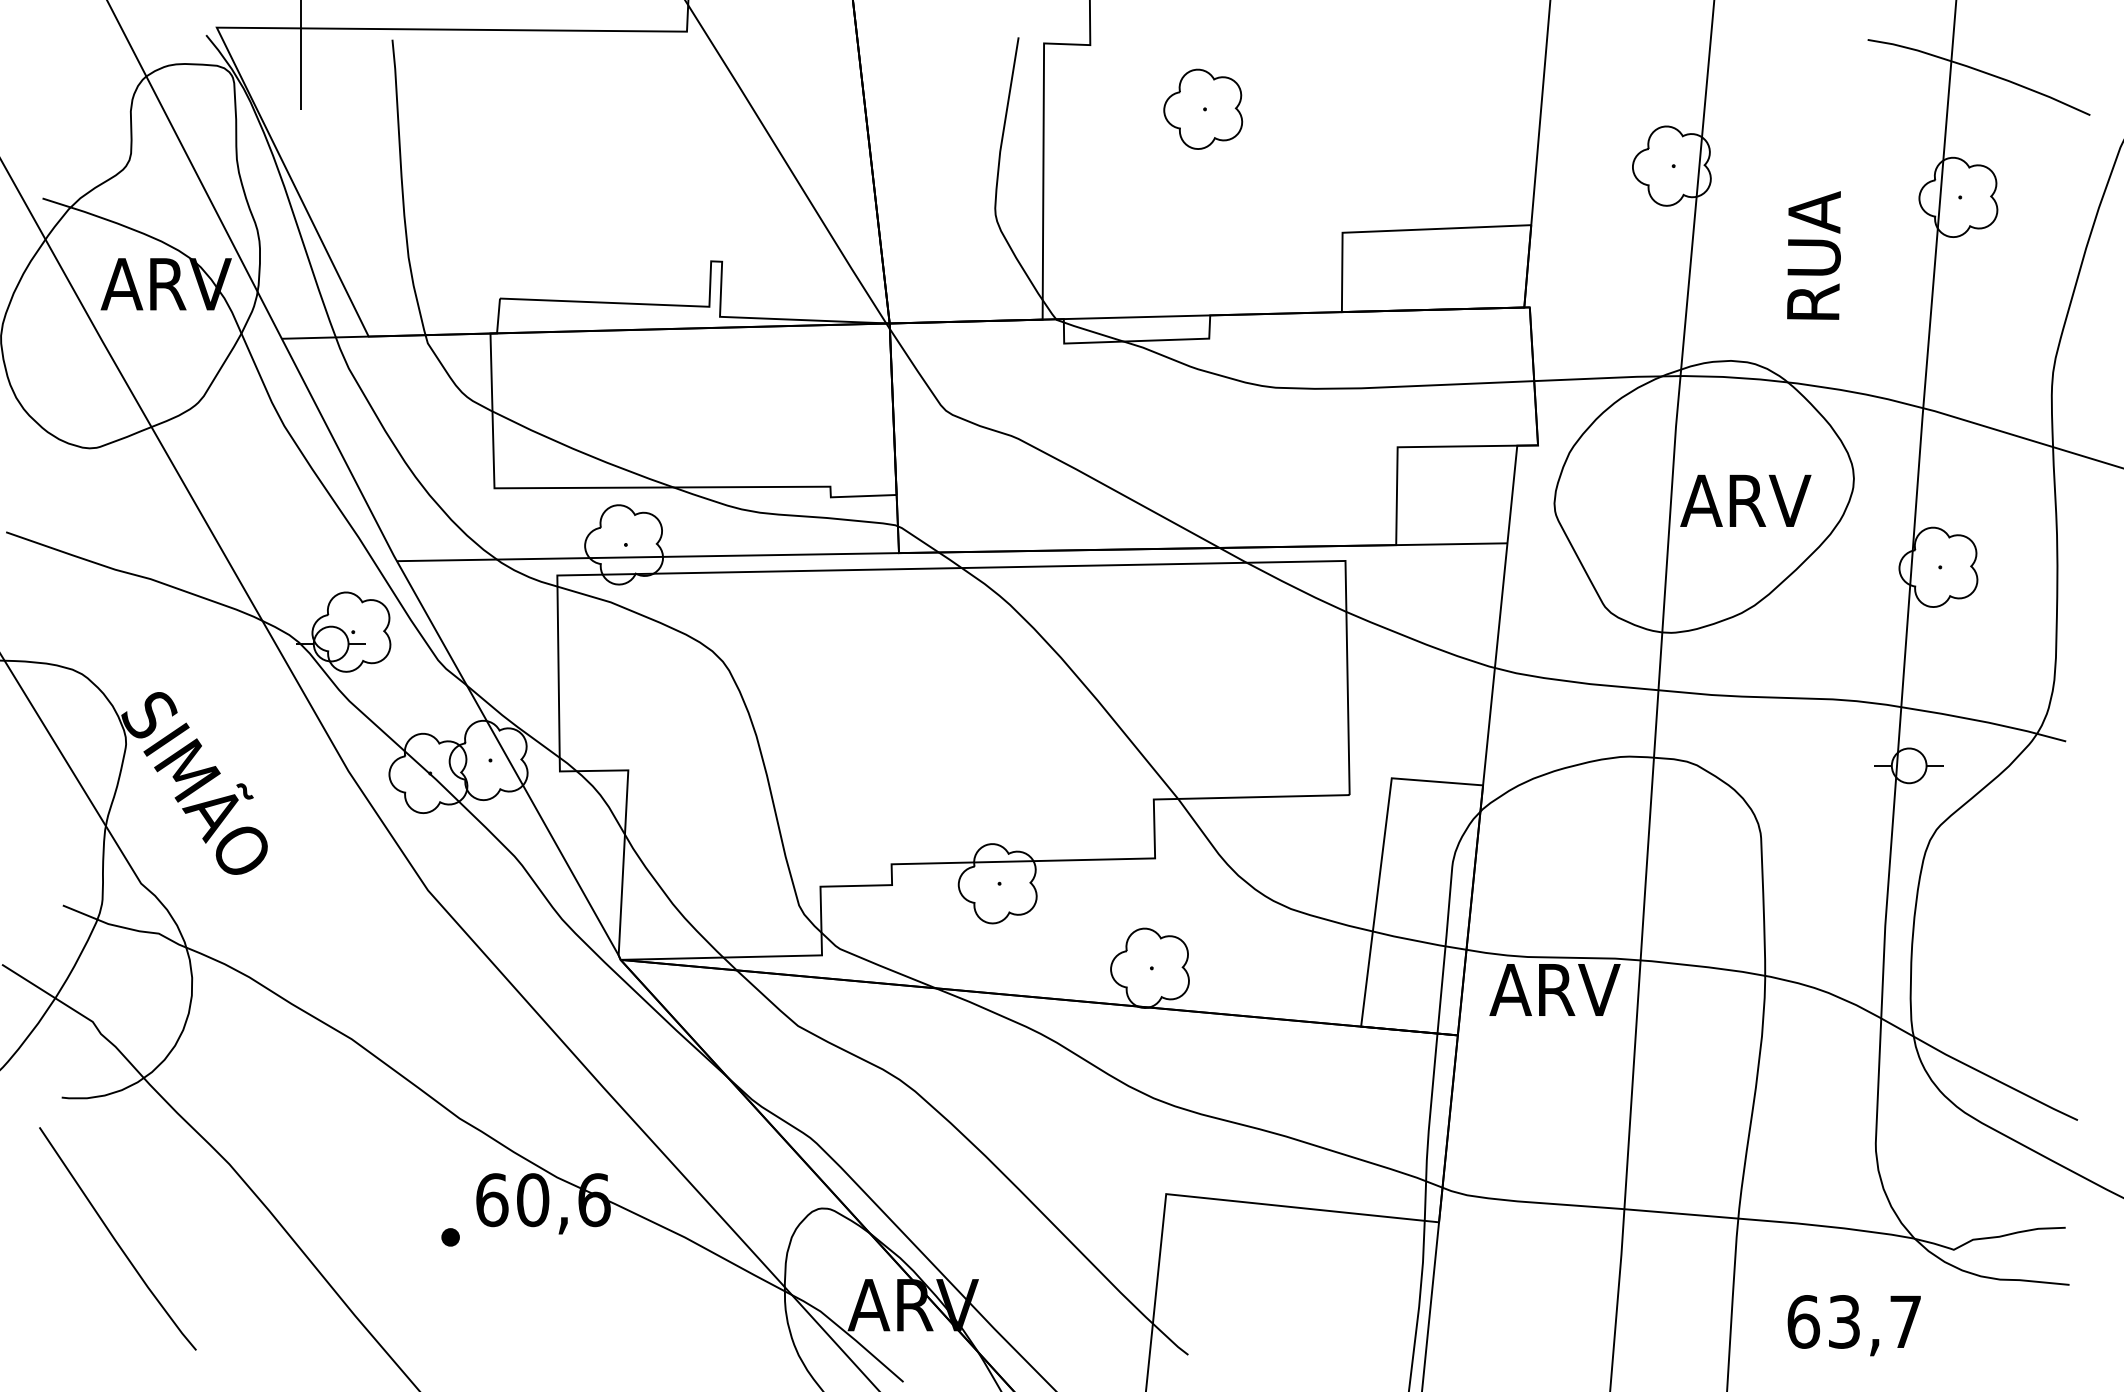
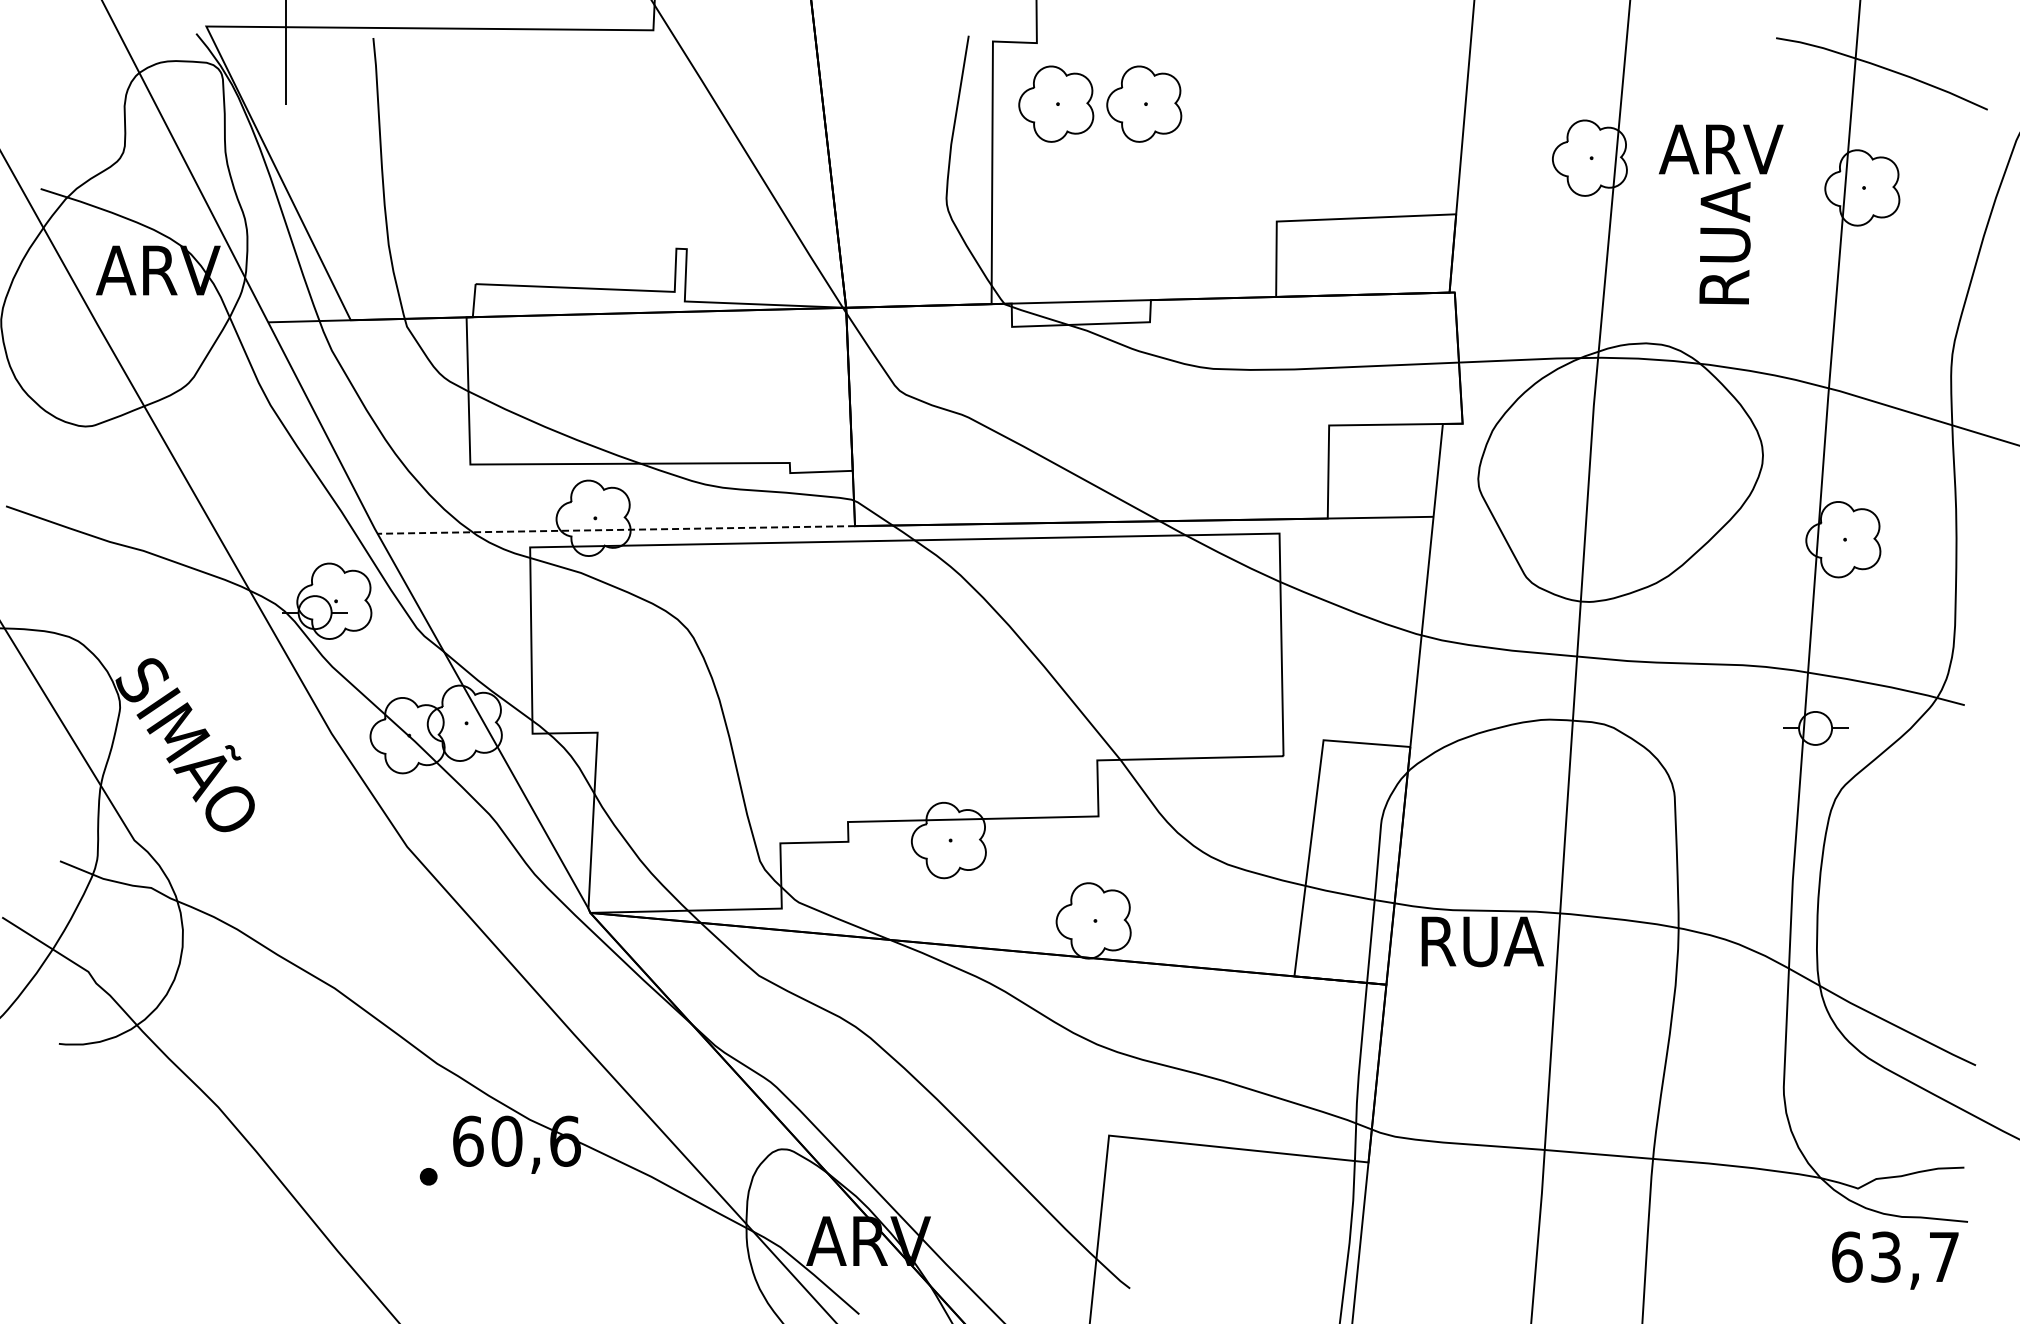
part: (1110, 108) -> (1056, 103), added
text: (1746, 500) -> (1721, 149), moved
line: (648, 556) -> (616, 529), solid -> dashed
text: (1555, 989) -> (1479, 941), ARV -> RUA
line: (115, 1239) -> (110, 1178), removed
text: (1854, 1325) -> (1895, 1260), moved

